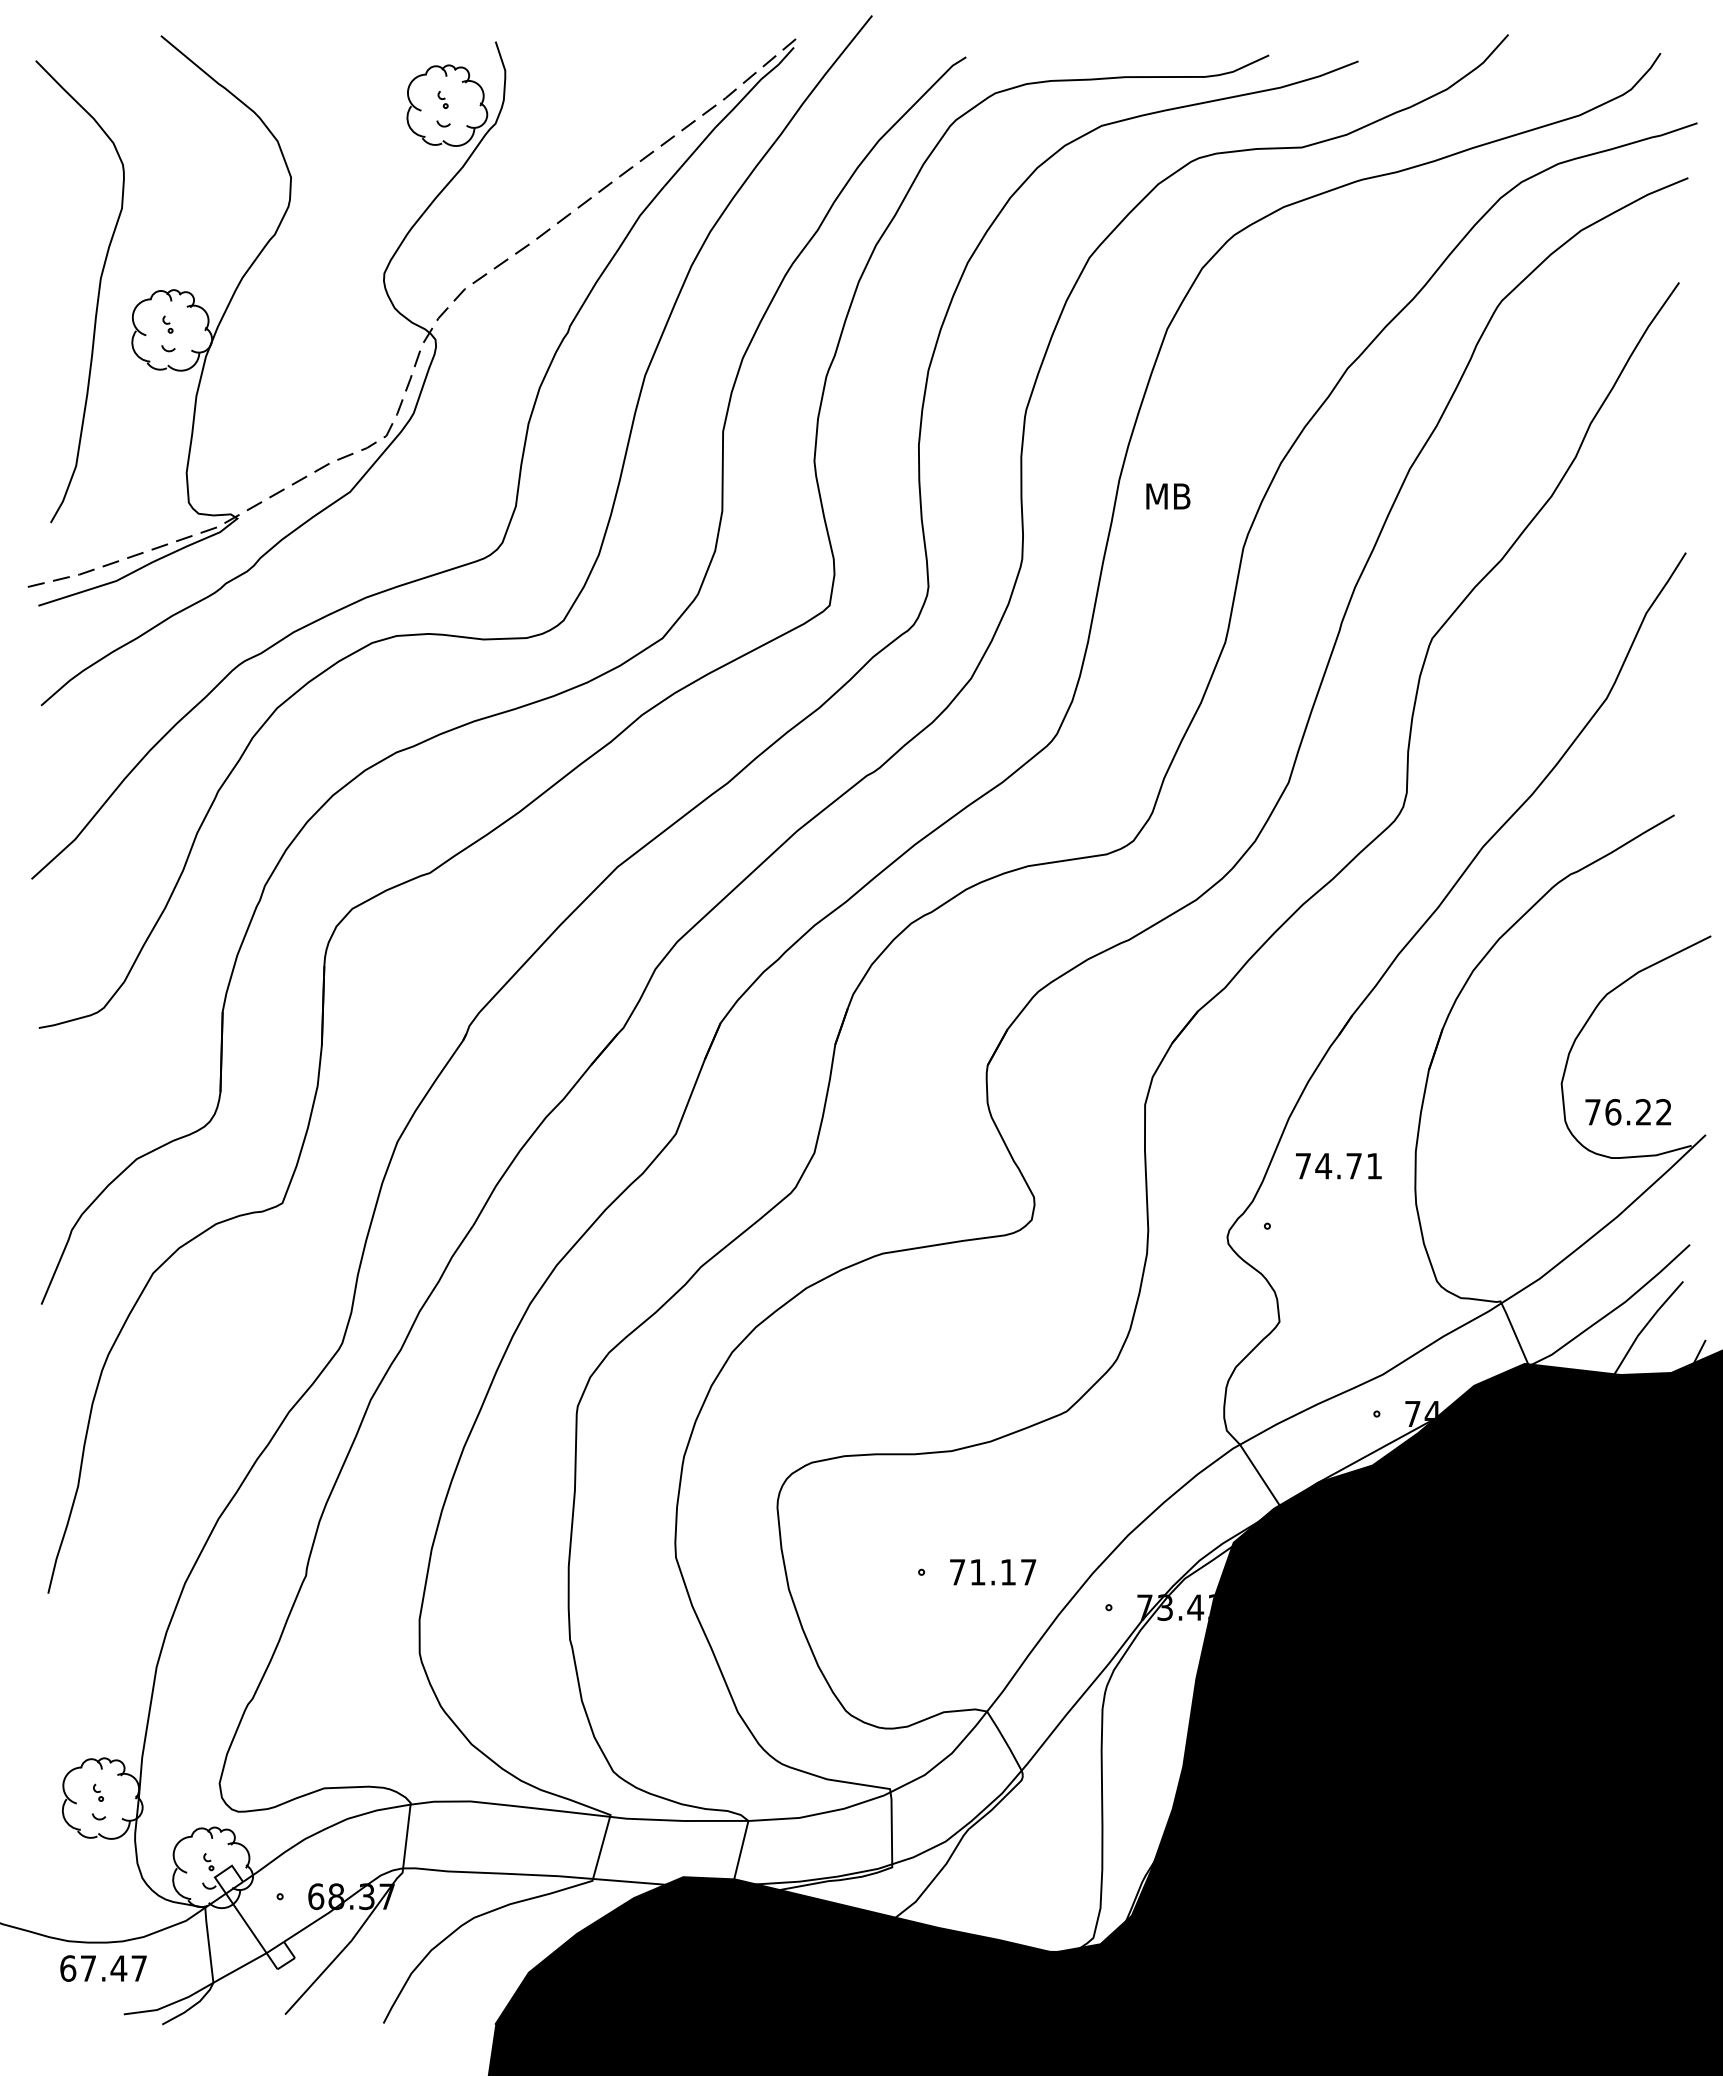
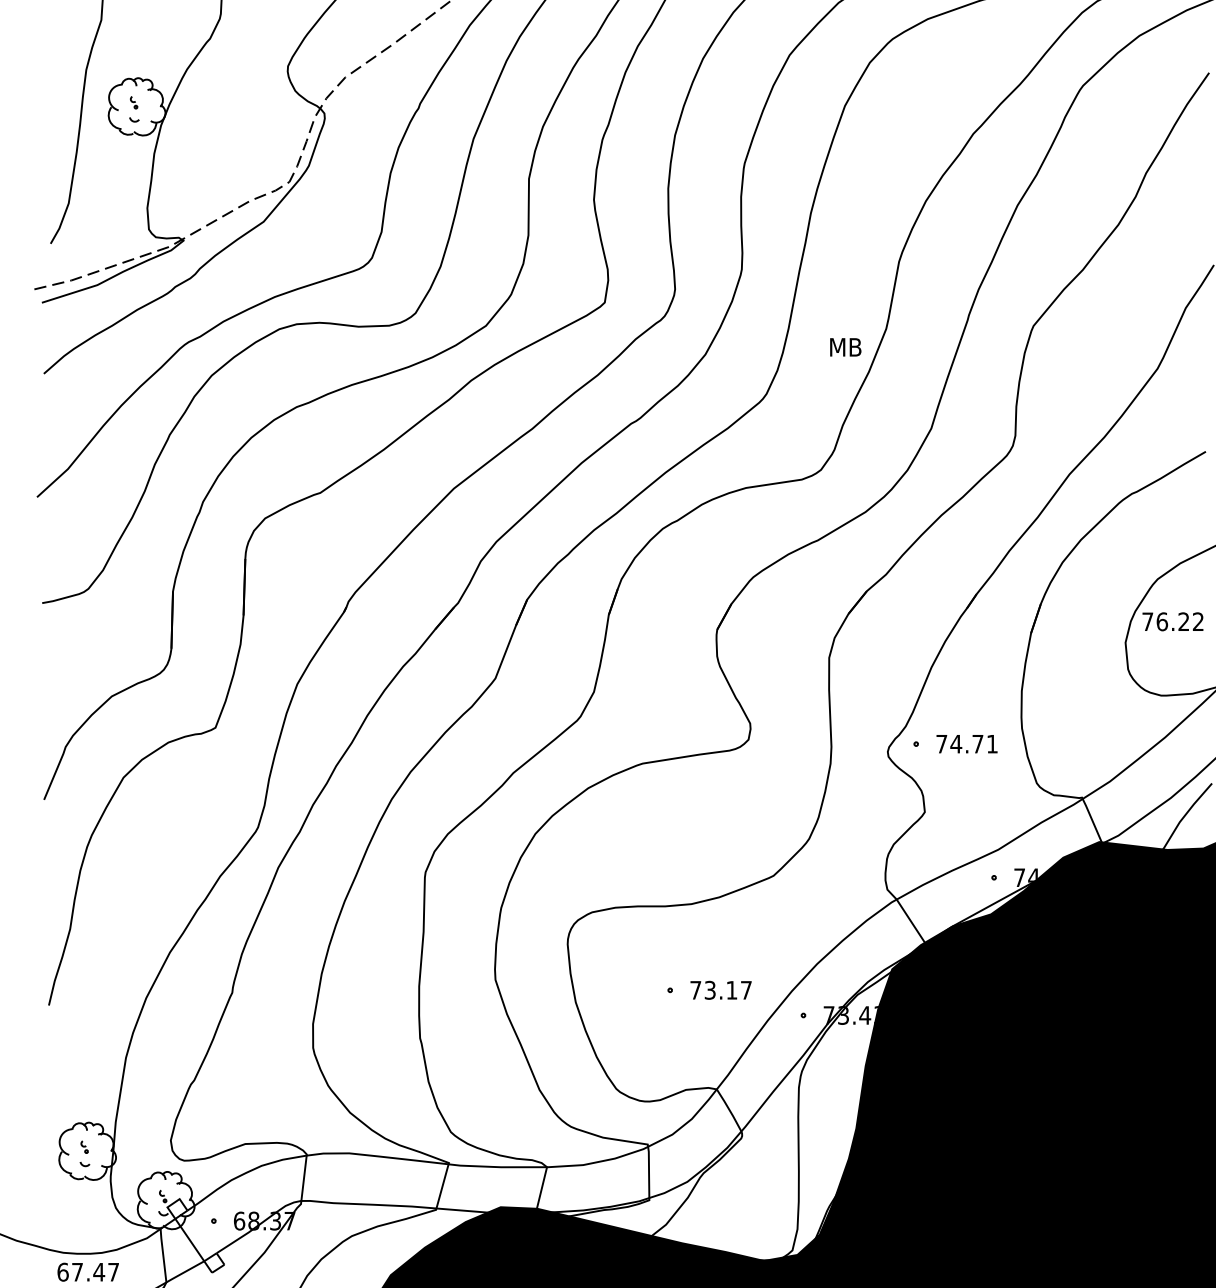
text: (1168, 496) -> (845, 347), moved
text: (1627, 1112) -> (1172, 621), moved
text: (1338, 1166) -> (966, 744), moved
text: (977, 1572) -> (709, 990), 71.17 -> 73.17

